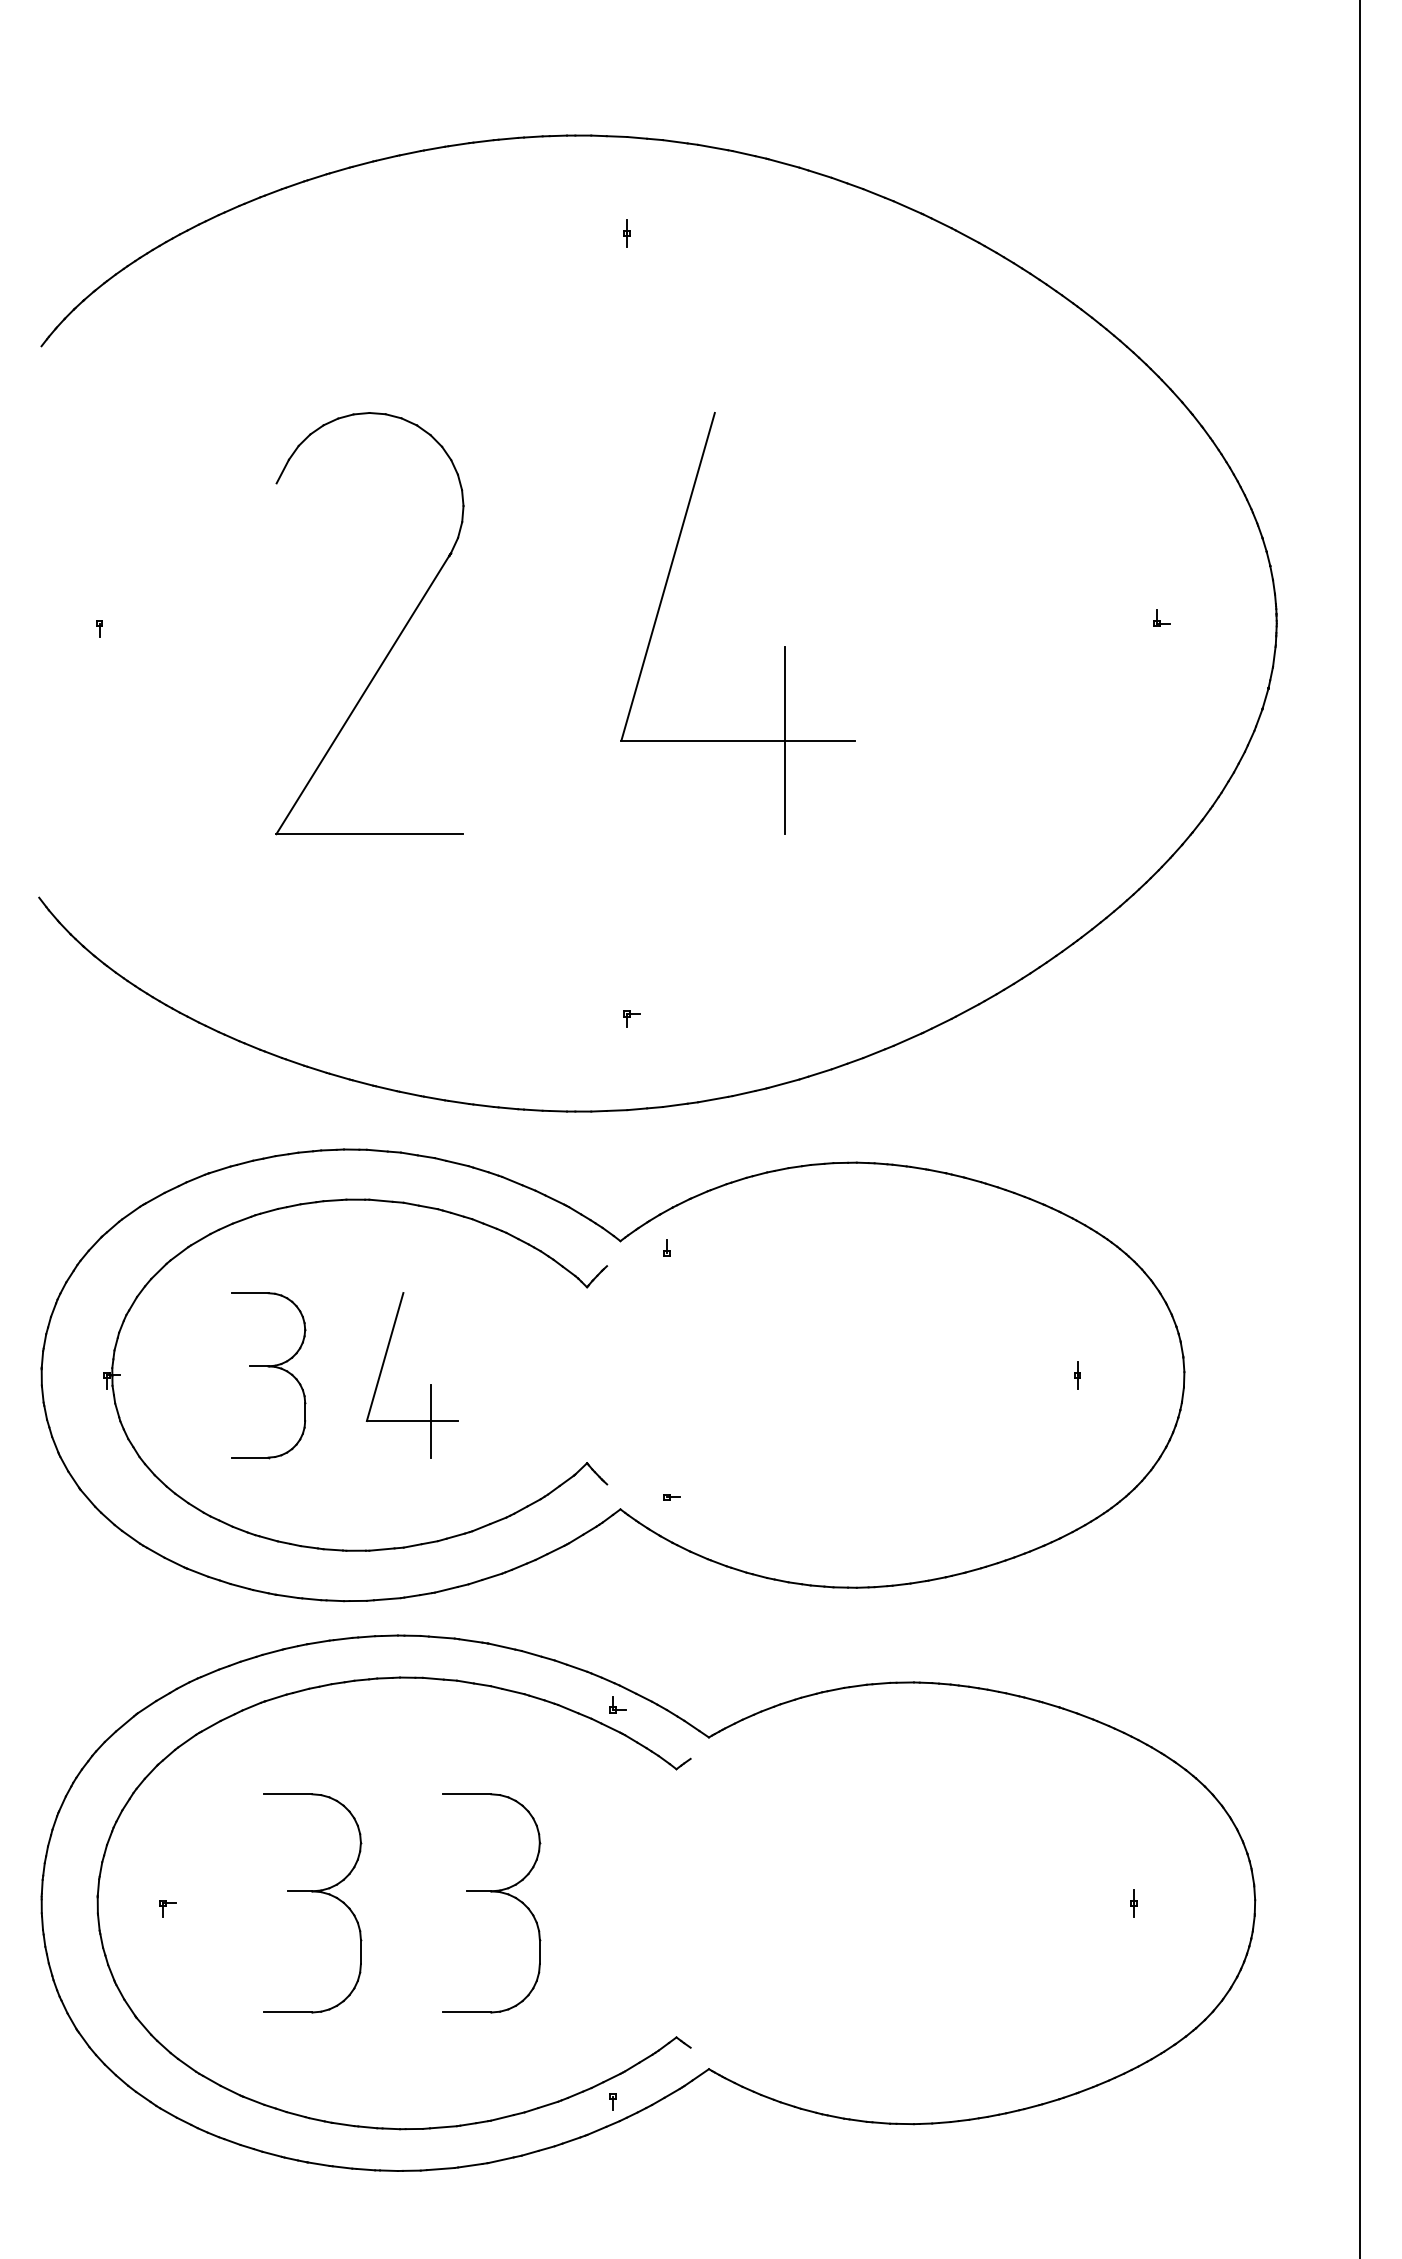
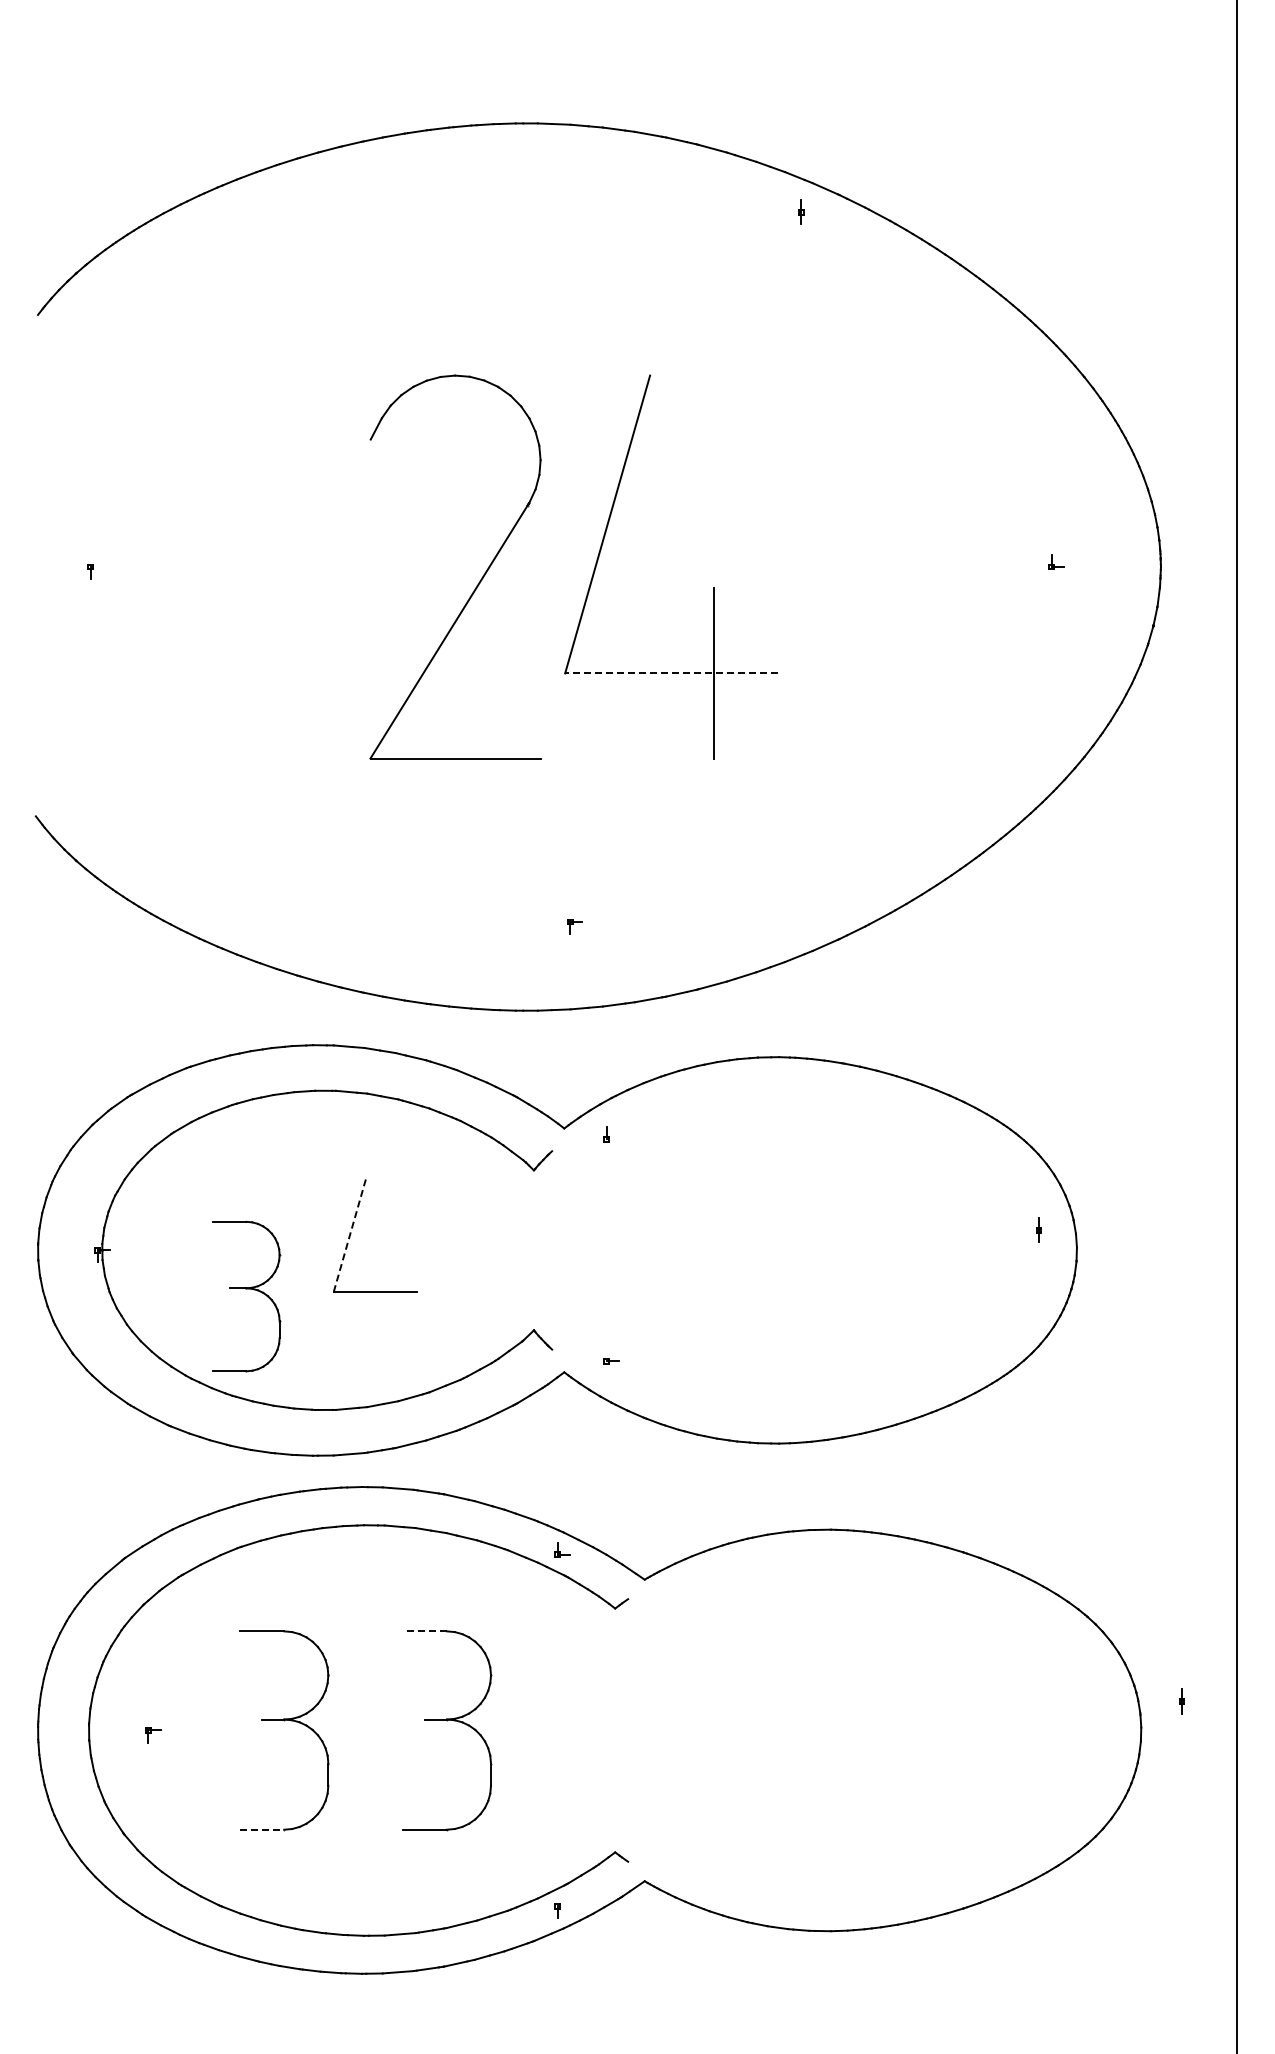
part: (627, 232) -> (801, 211), moved
part: (395, 640) -> (478, 582), moved
line: (737, 740) -> (670, 673), solid -> dashed
line: (385, 1356) -> (350, 1233), solid -> dashed
part: (268, 1367) -> (246, 1289), moved
part: (1077, 1374) -> (1038, 1229), moved
line: (430, 1420) -> (391, 1291), removed
line: (466, 1794) -> (424, 1631), solid -> dashed
part: (1133, 1903) -> (1181, 1701), moved
line: (288, 2012) -> (262, 1829), solid -> dashed

